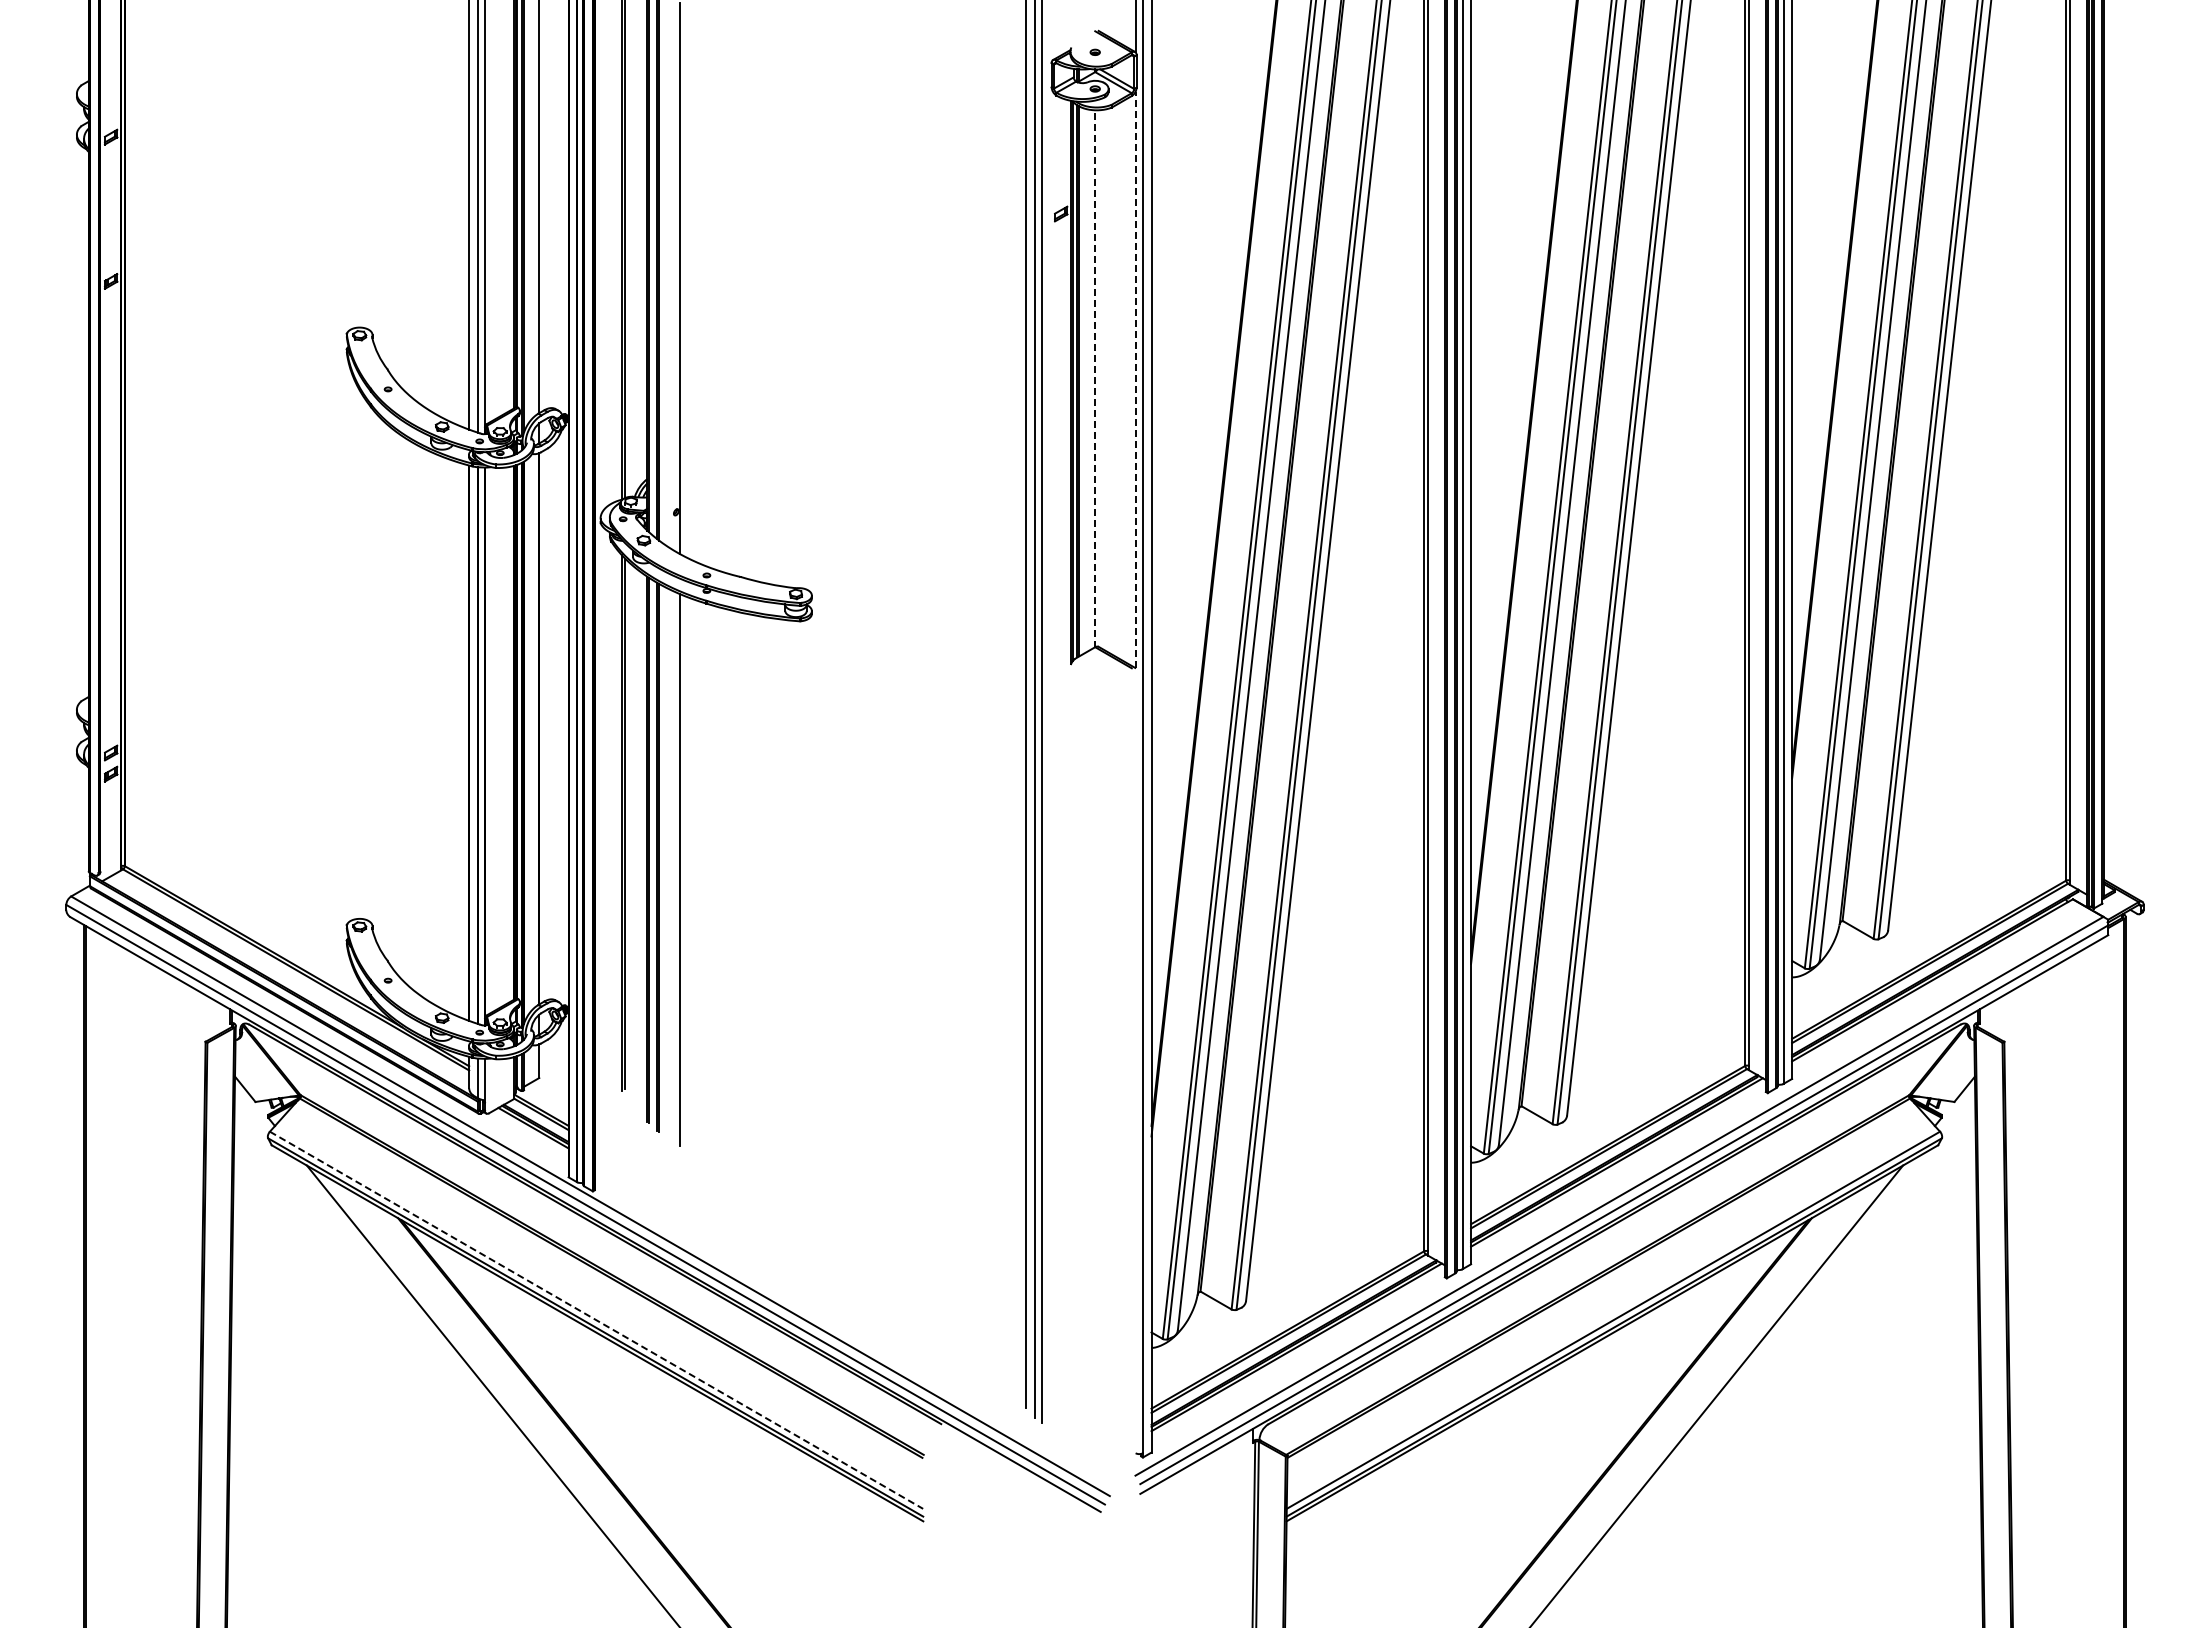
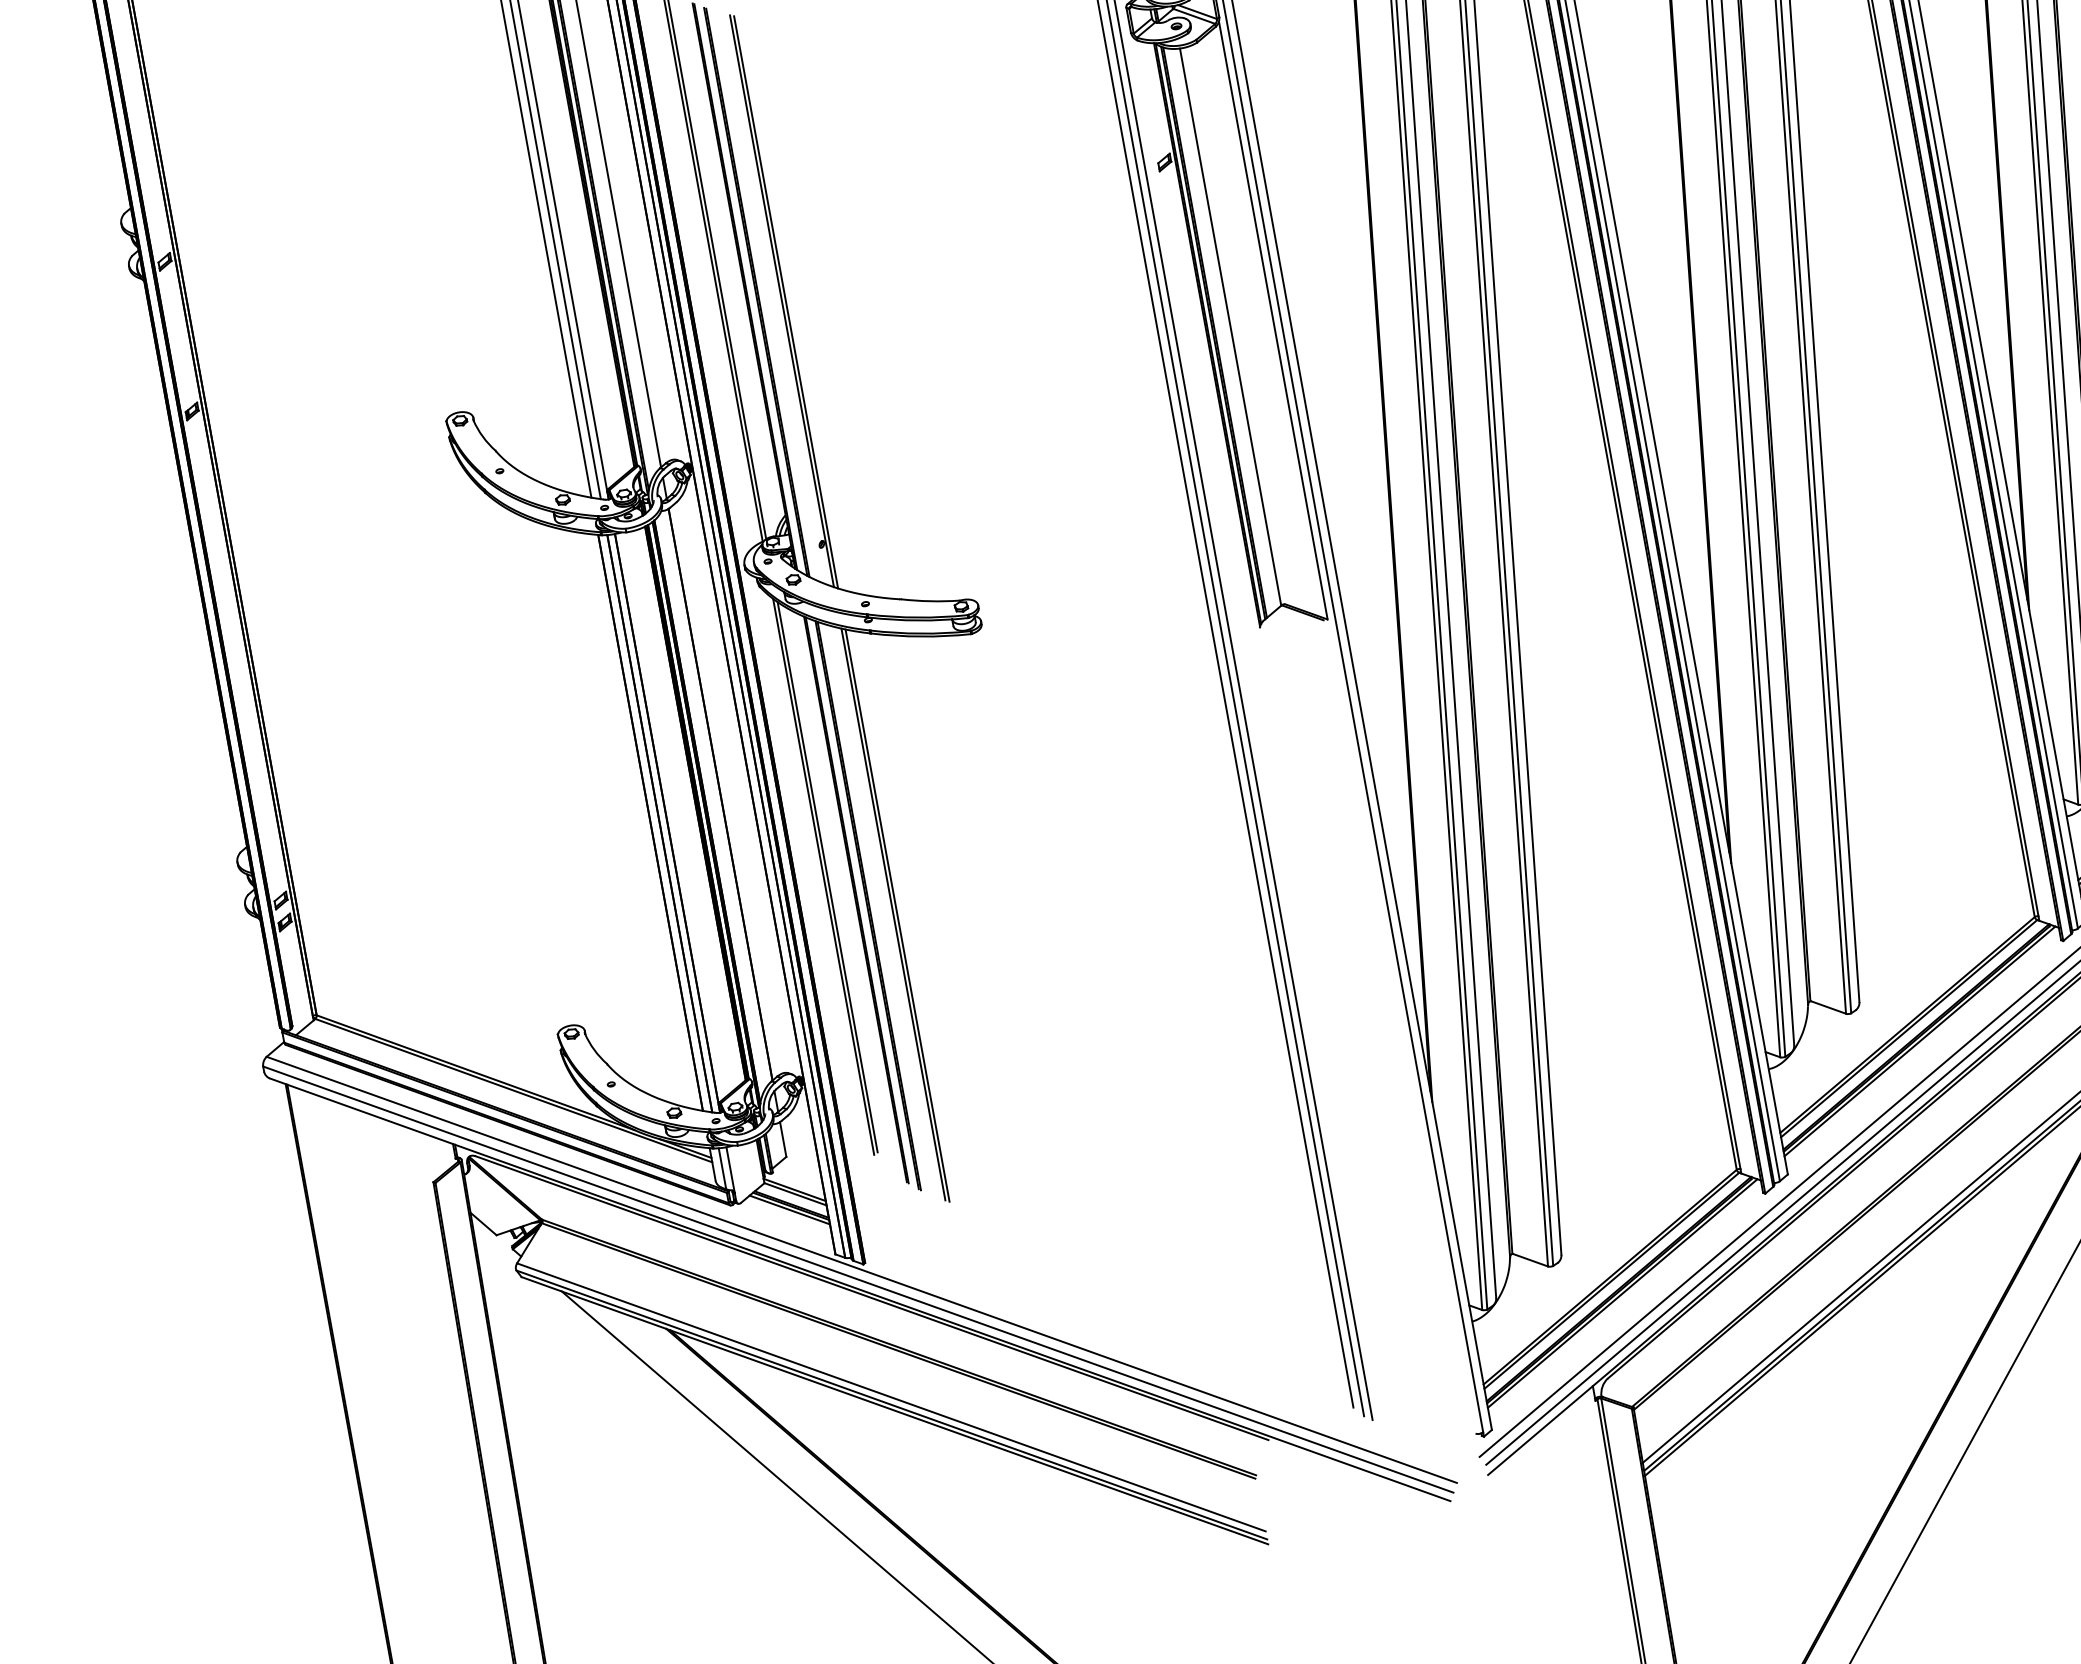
line: (683, 280) -> (785, 302), added
line: (1094, 378) -> (1230, 326), dashed -> solid
line: (1135, 379) -> (1273, 320), dashed -> solid
line: (683, 871) -> (897, 915), added
line: (596, 1320) -> (891, 1397), dashed -> solid

